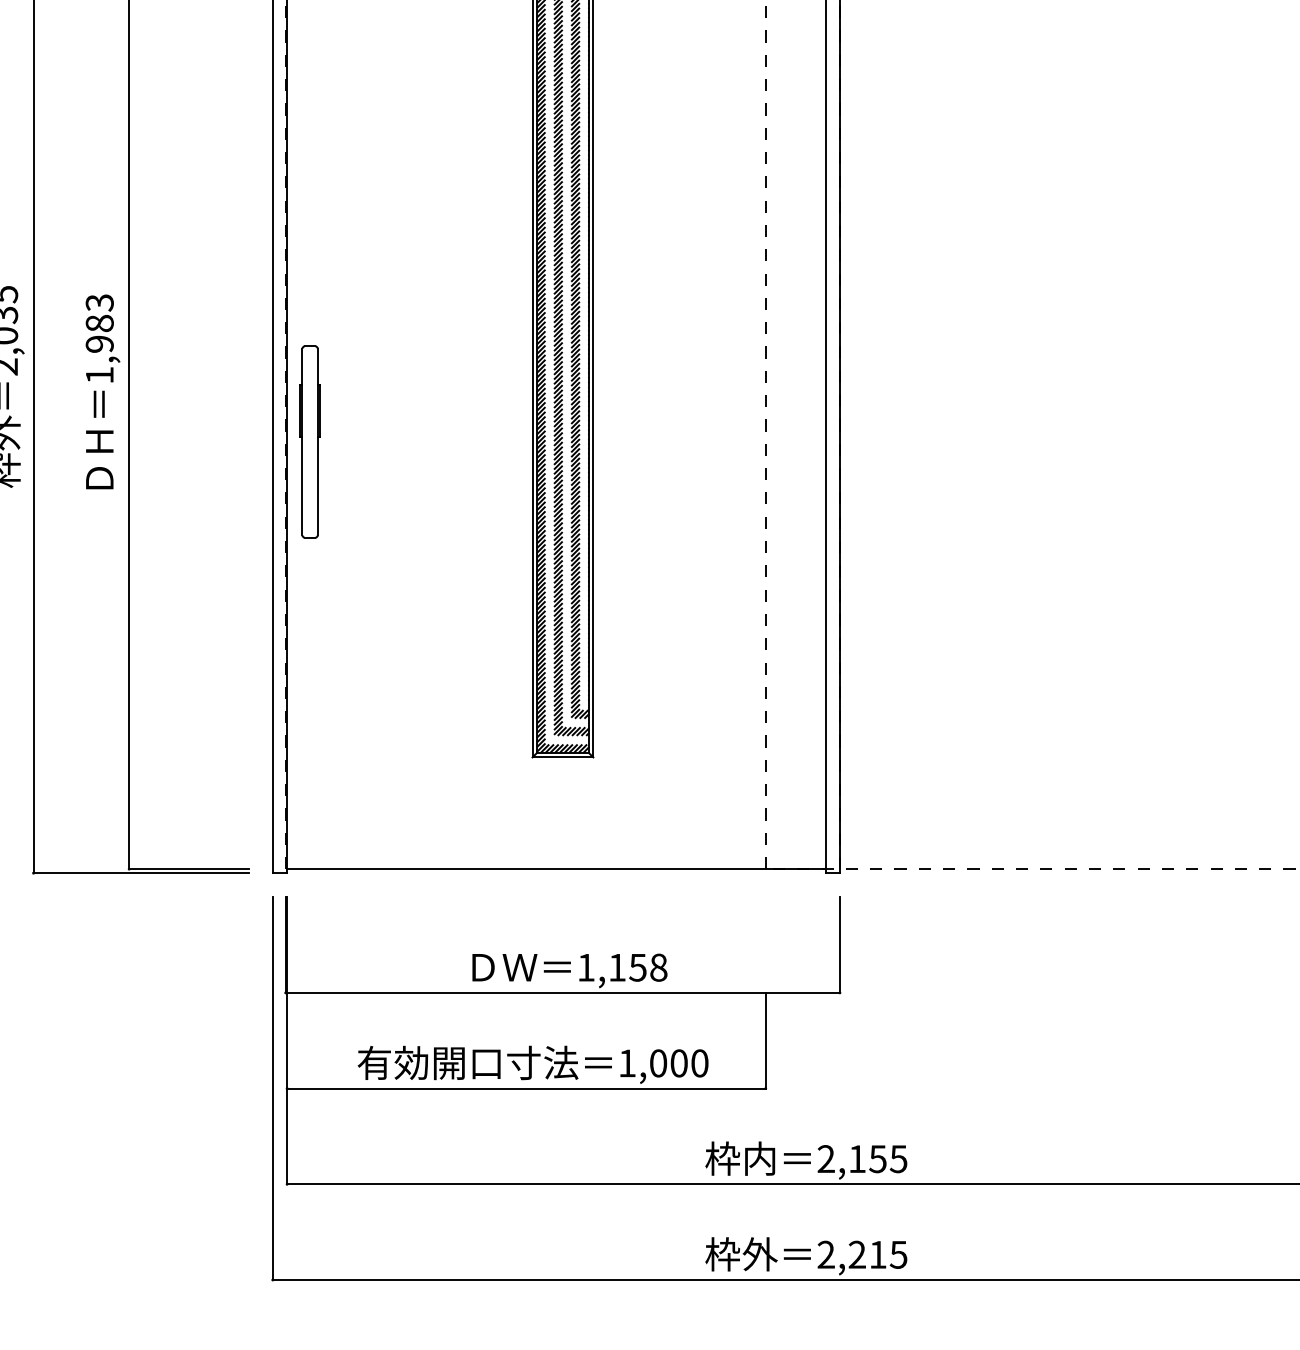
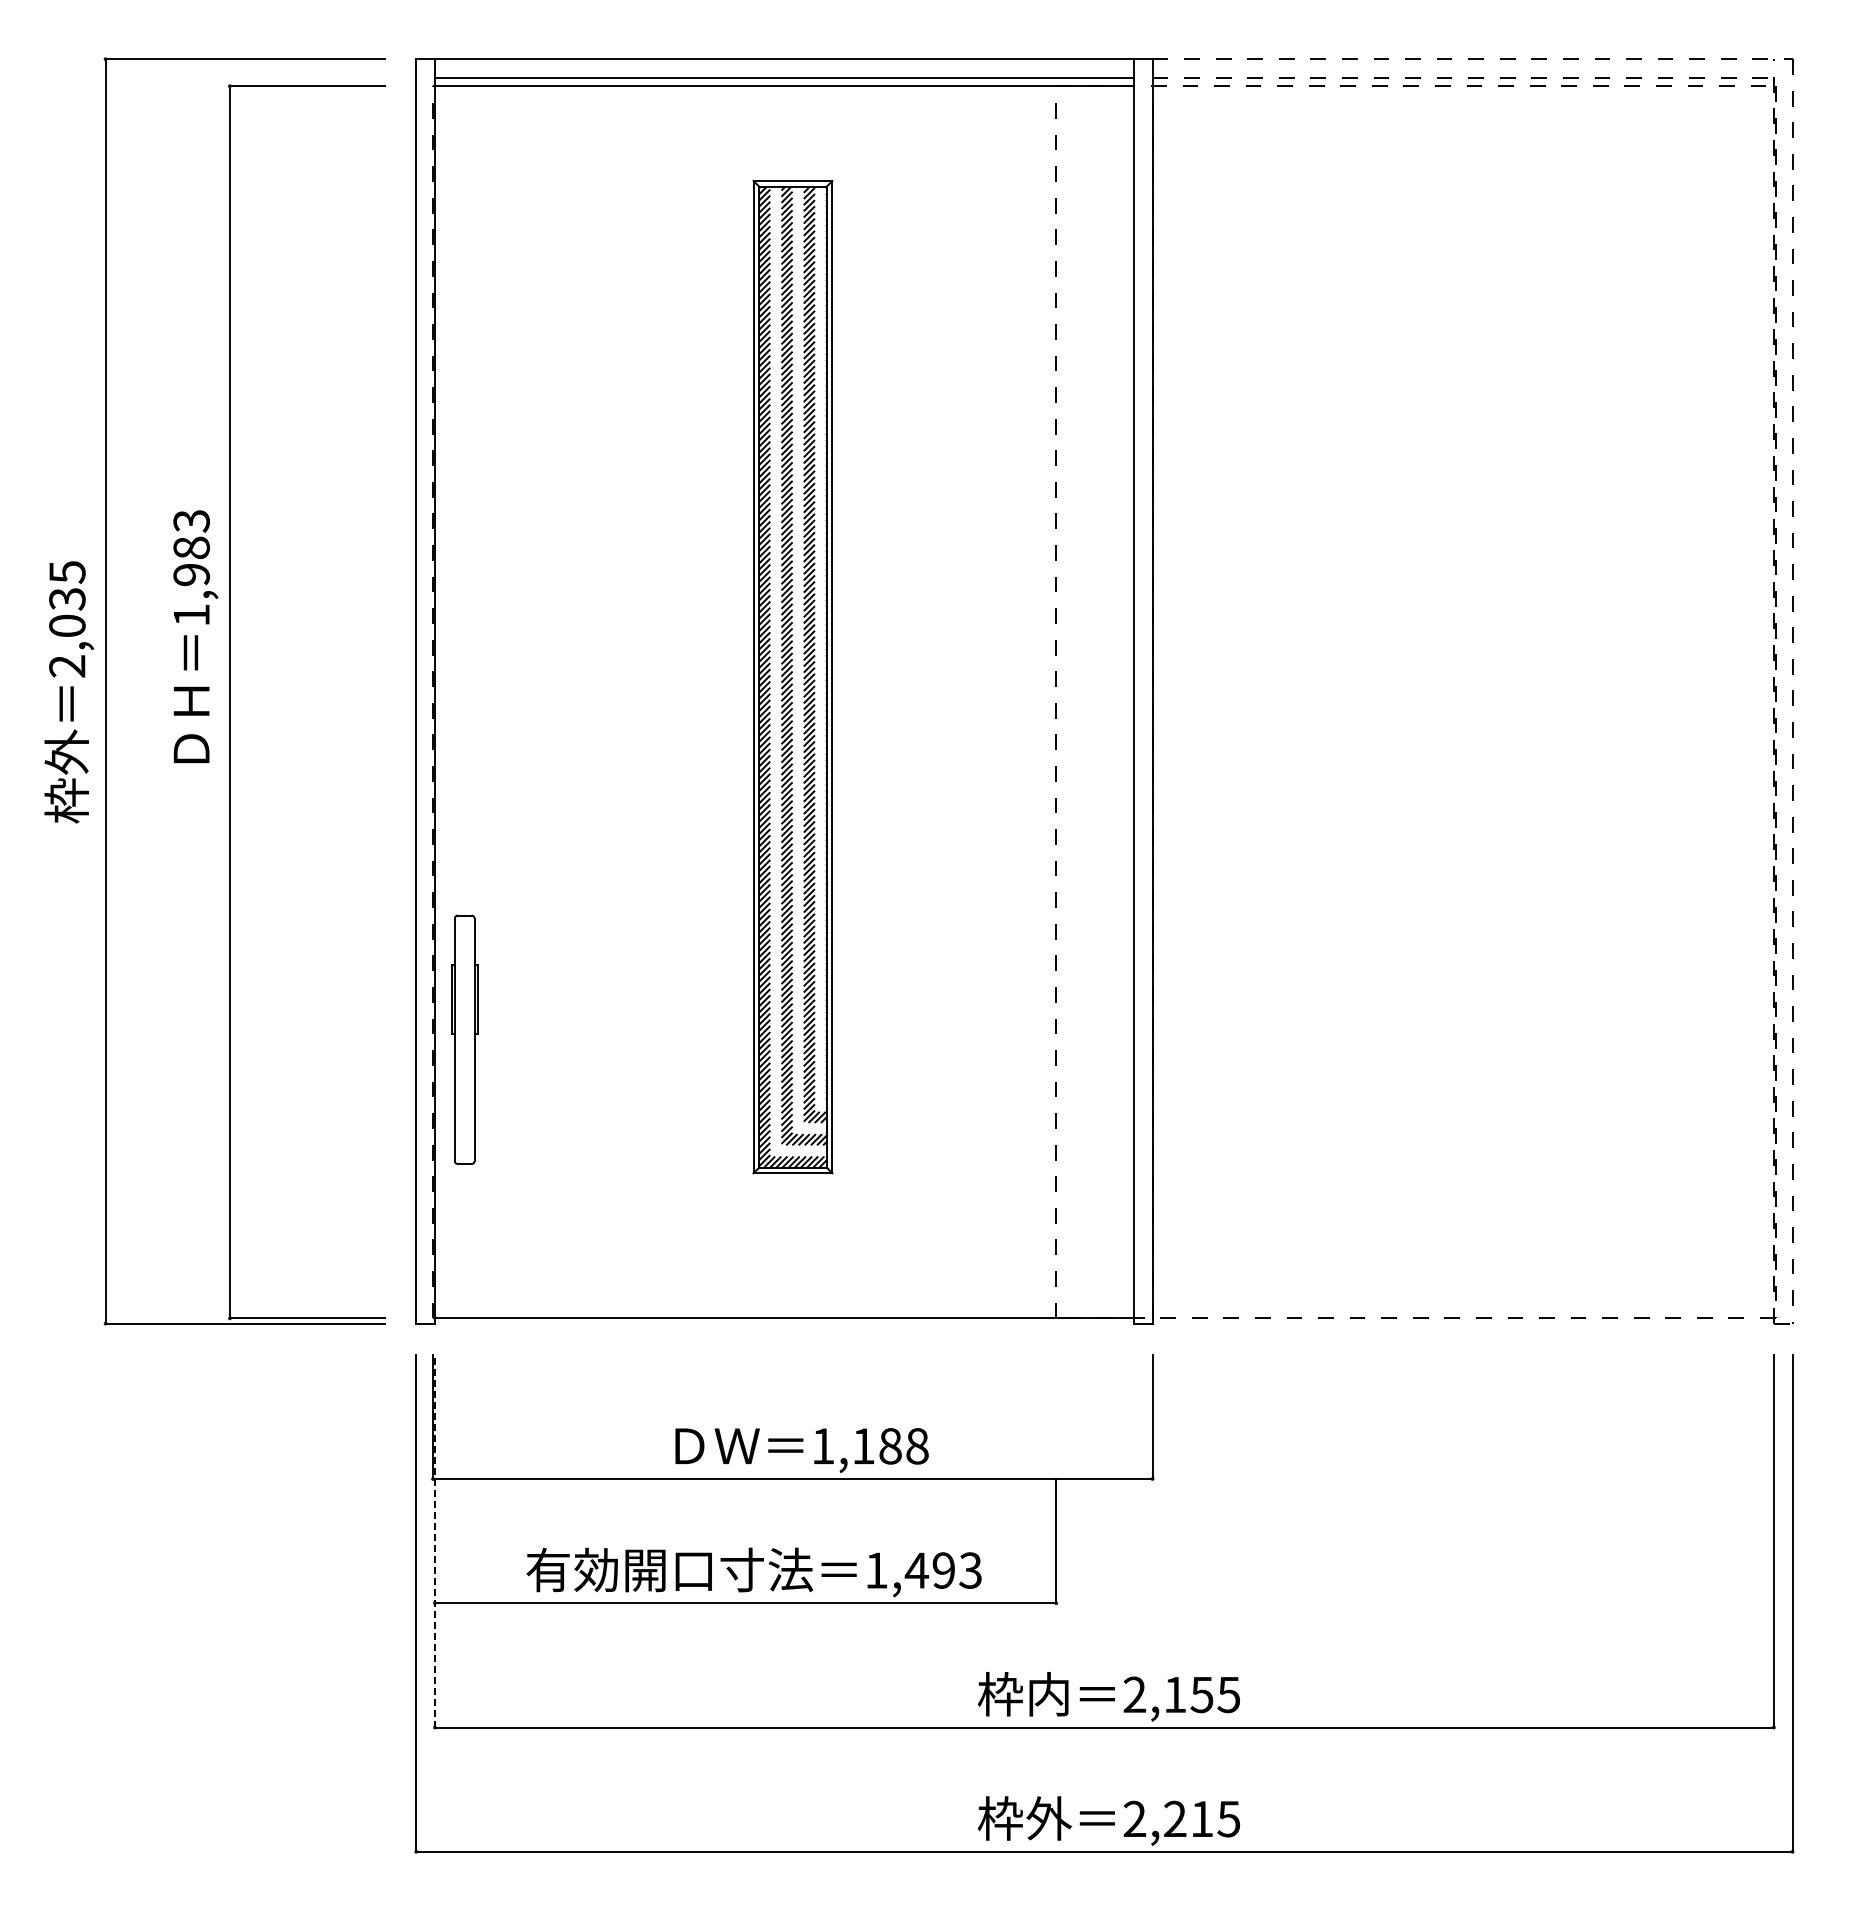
text: (102, 391) -> (195, 636), moved
part: (309, 441) -> (464, 1039), moved
text: (637, 967) -> (889, 1446), 1,158 -> 1,188
line: (286, 1040) -> (434, 1540), solid -> dashed
text: (678, 1063) -> (942, 1570), 1,000 -> 1,493

